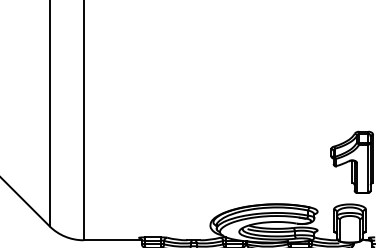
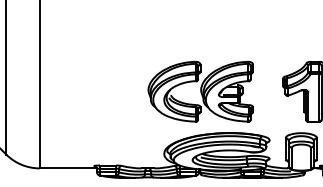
part: (247, 161) -> (200, 91), added

